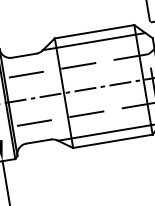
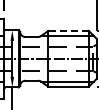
line: (94, 30) -> (68, 30), solid -> dashed

